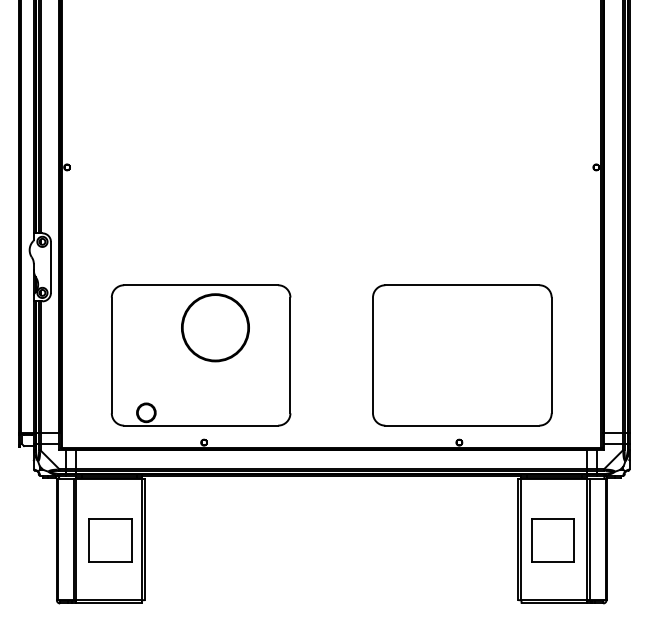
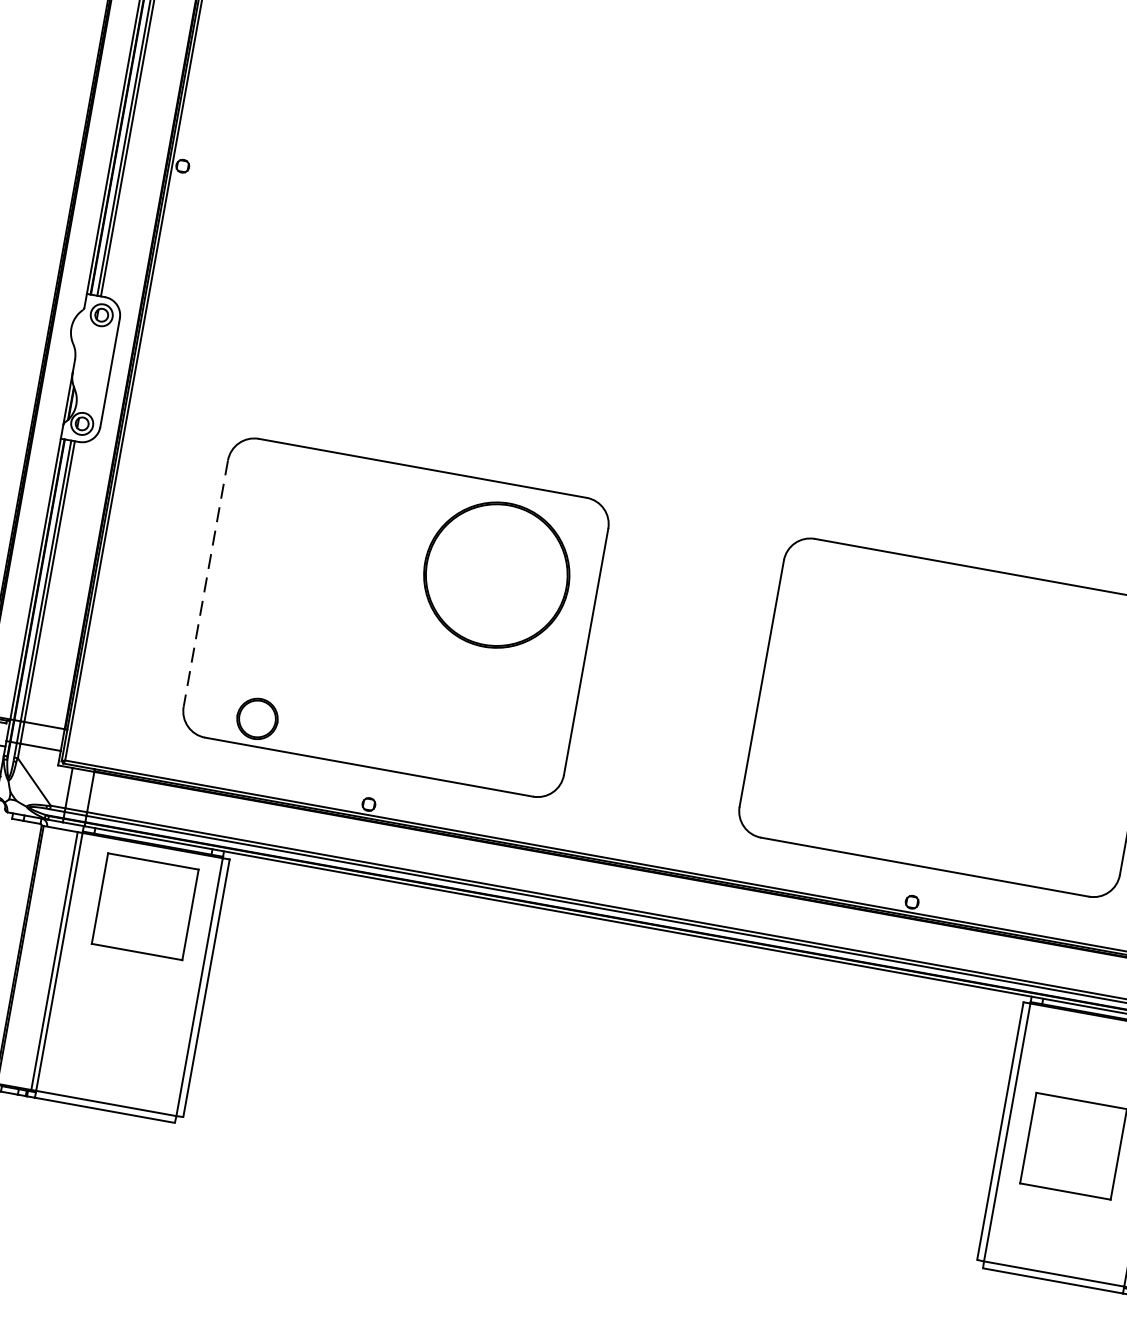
circle: (215, 327) -> (496, 574), moved
line: (111, 355) -> (205, 583), solid -> dashed
part: (110, 540) -> (144, 906), moved

